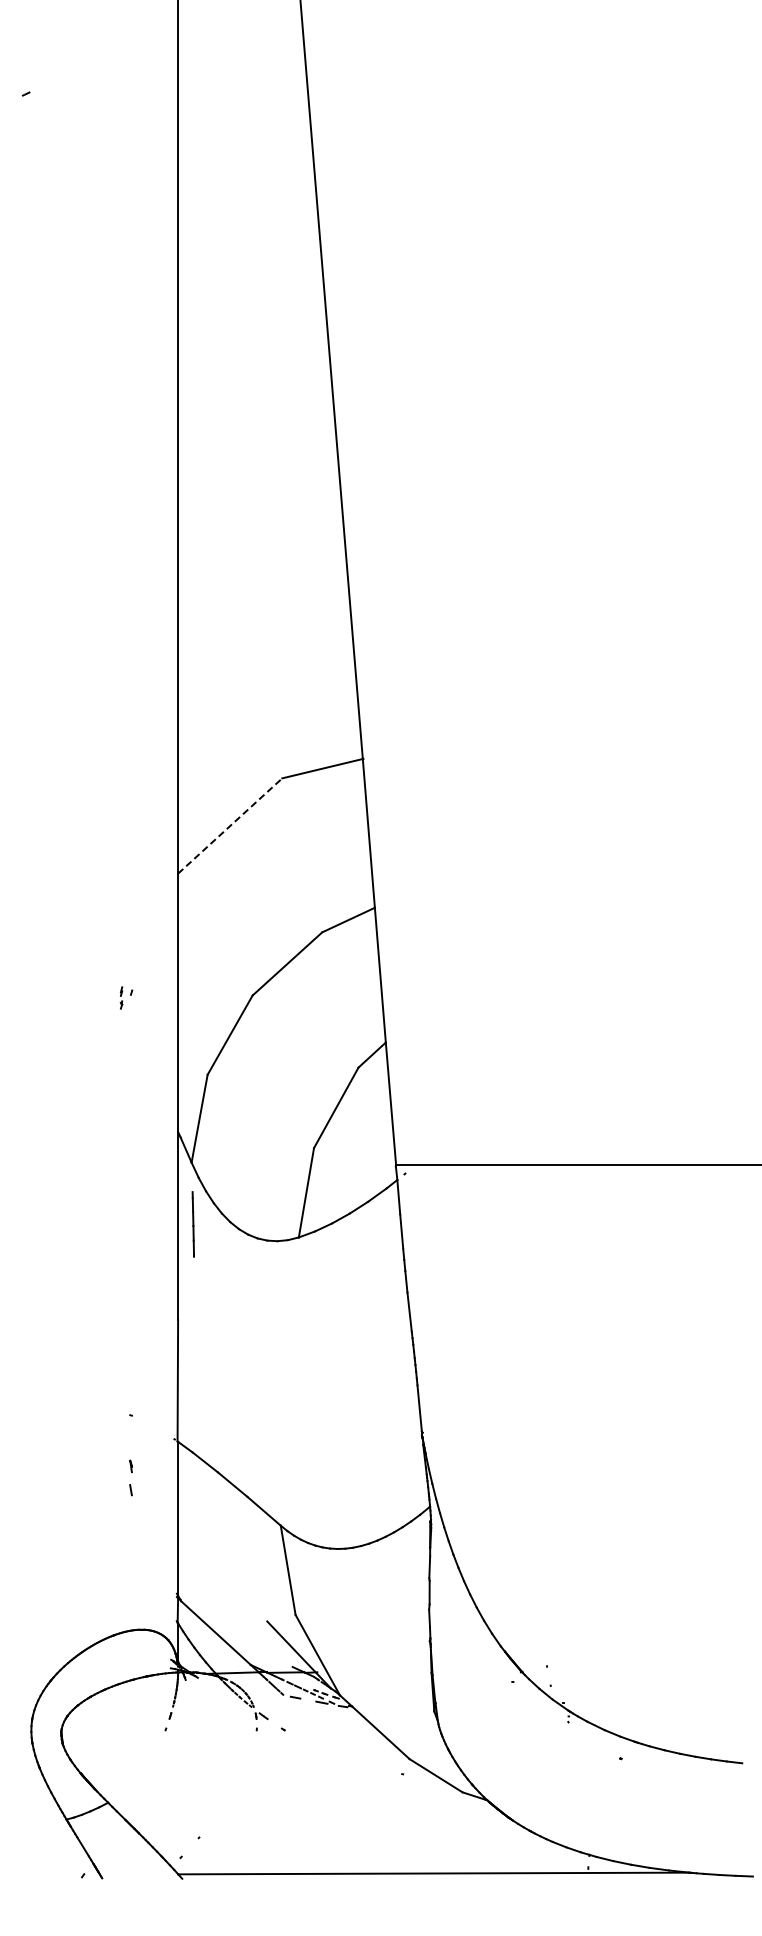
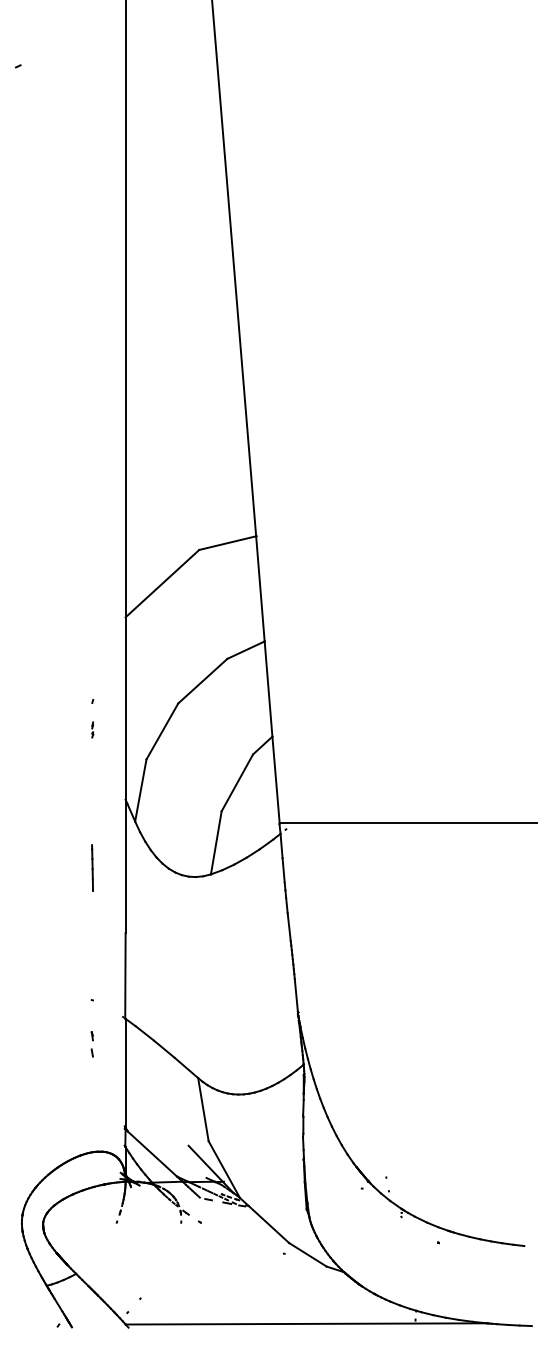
line: (230, 826) -> (162, 584), dashed -> solid
part: (121, 997) -> (92, 729), moved
line: (192, 1224) -> (91, 868), moved

